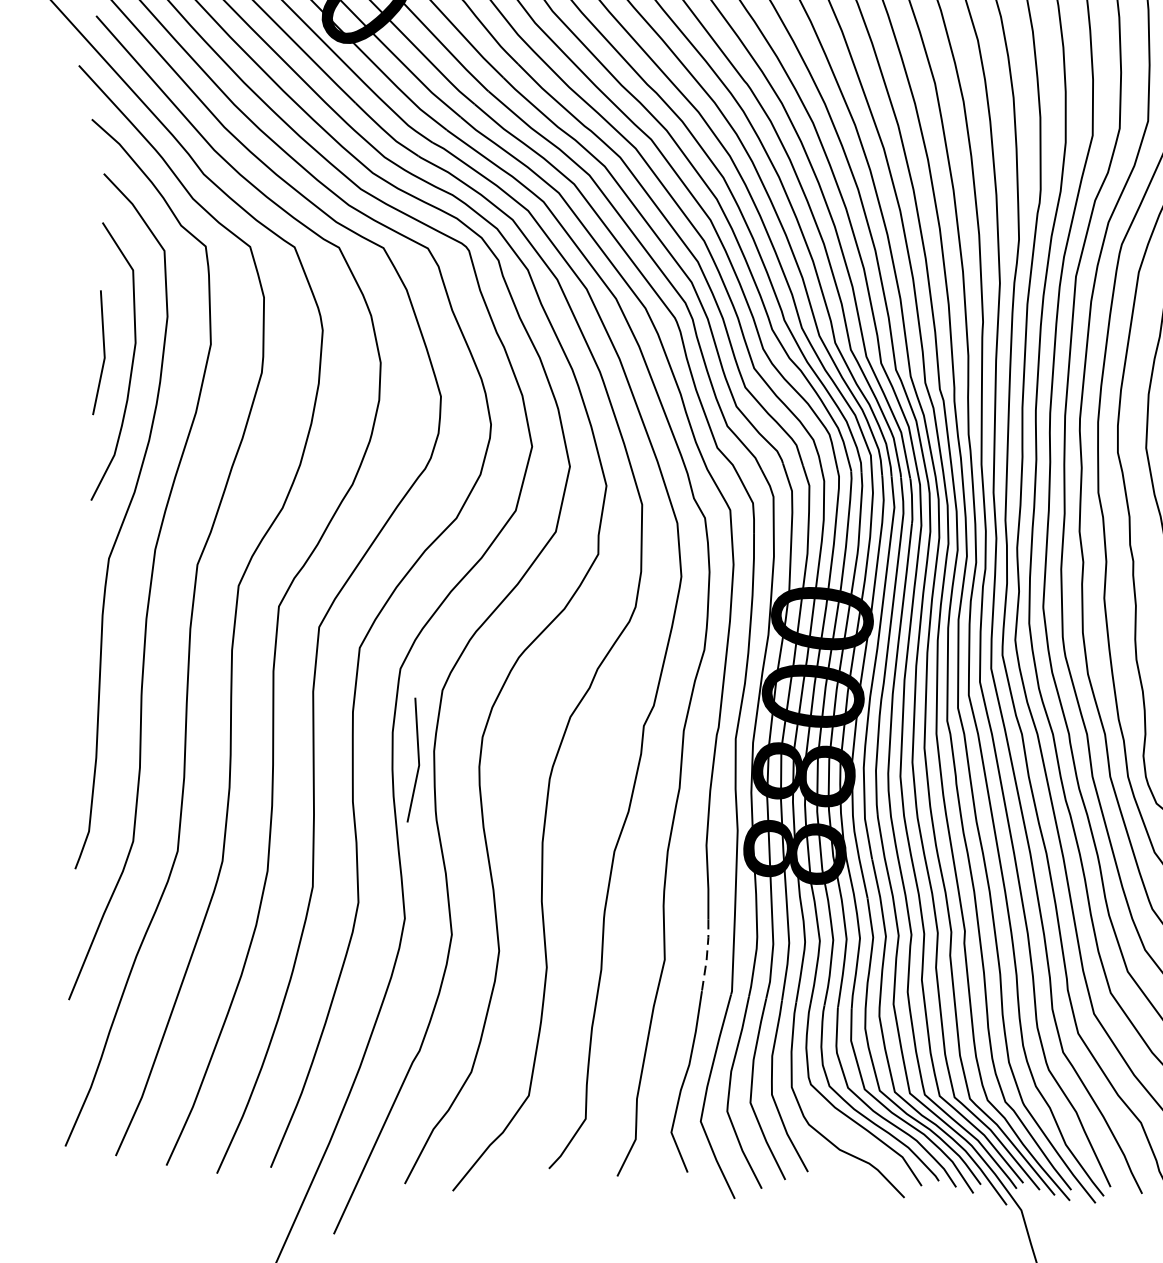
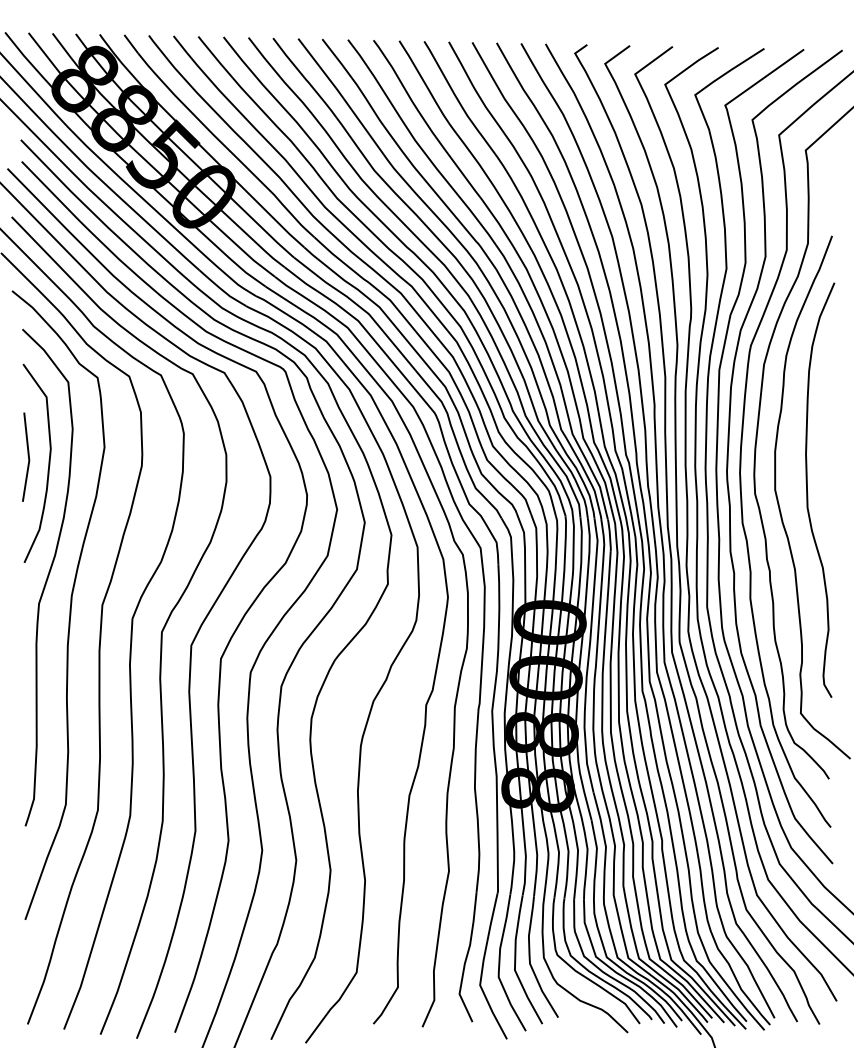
line: (417, 757) -> (265, 735), removed
line: (706, 956) -> (478, 867), dashed -> solid

